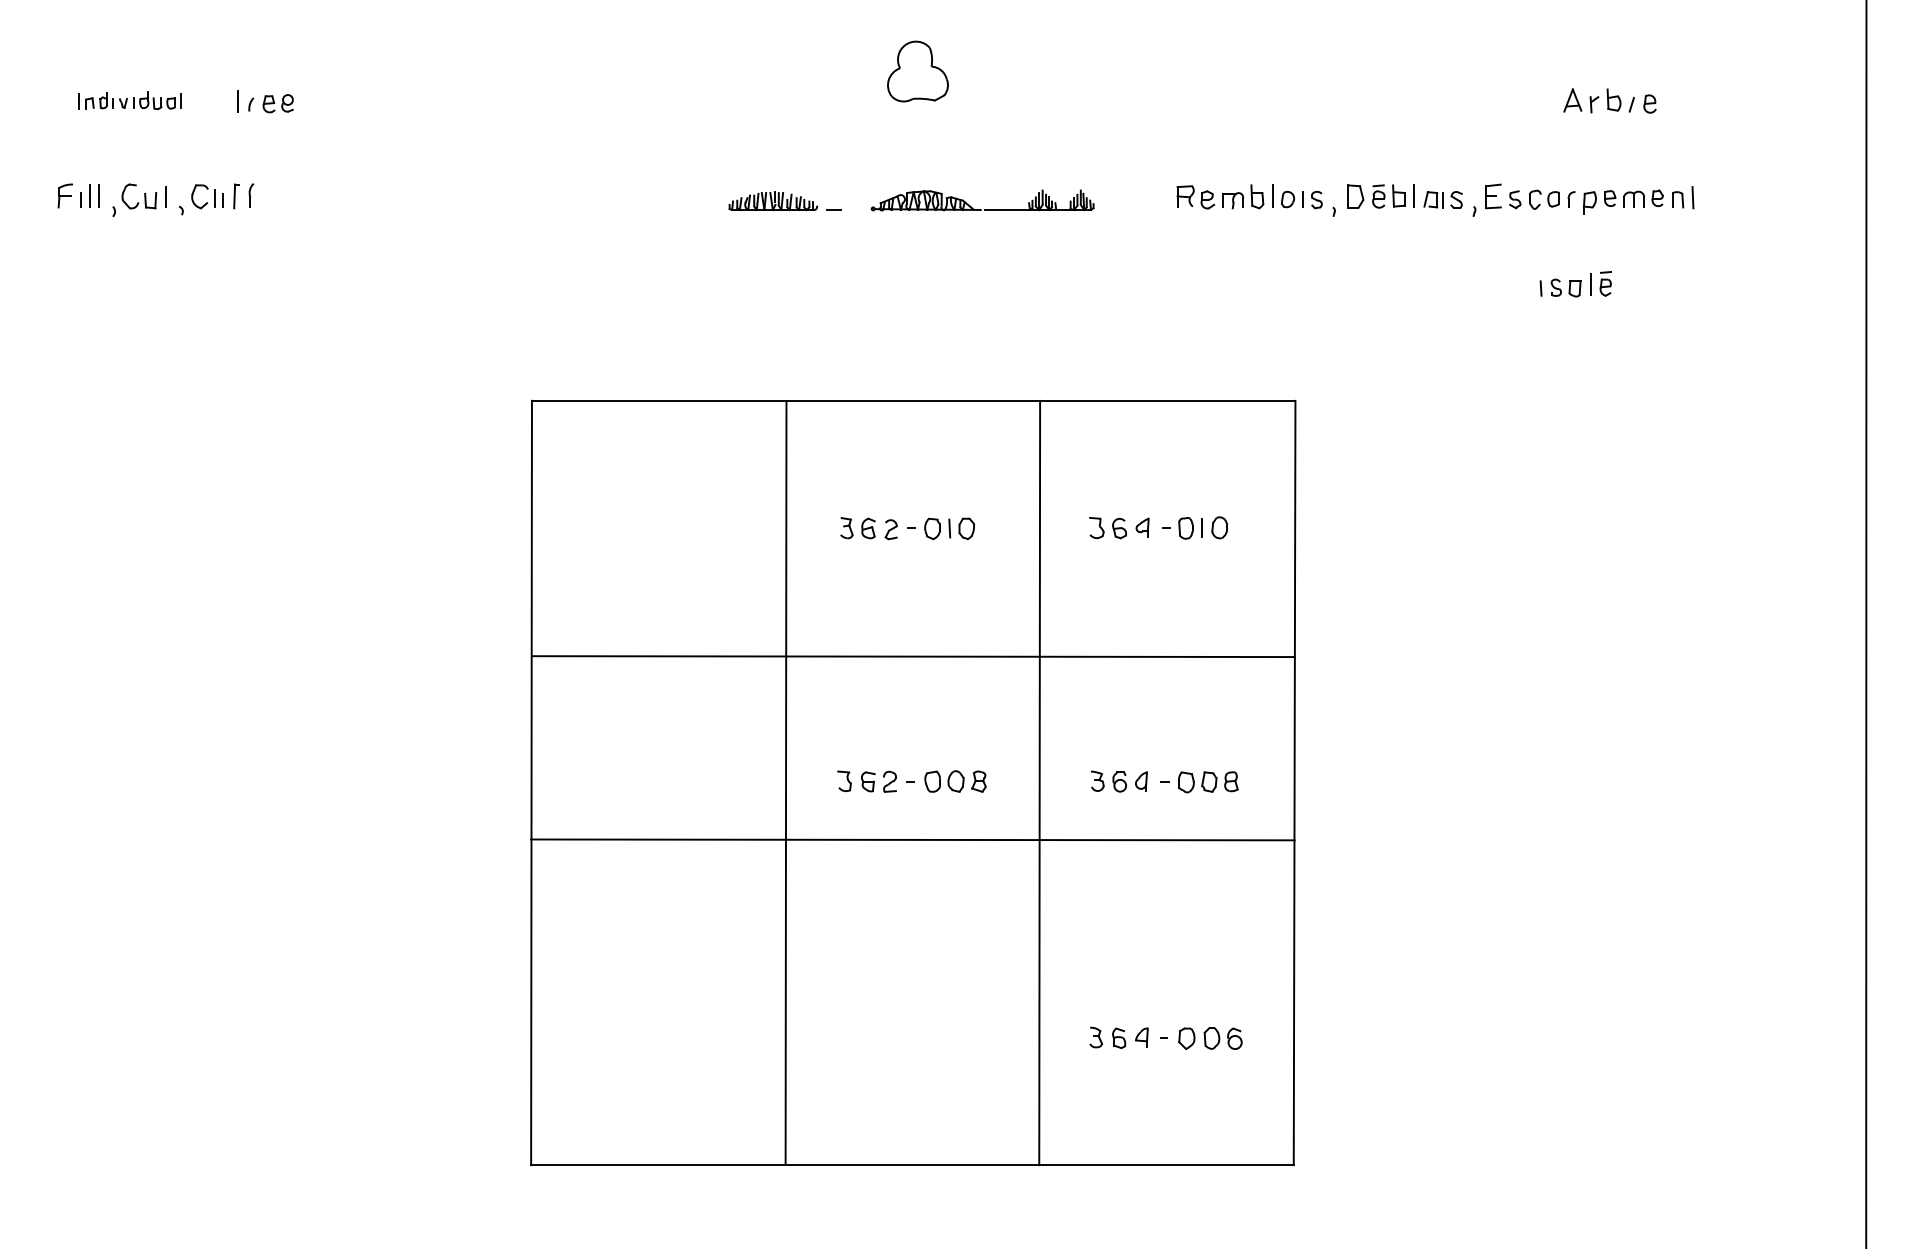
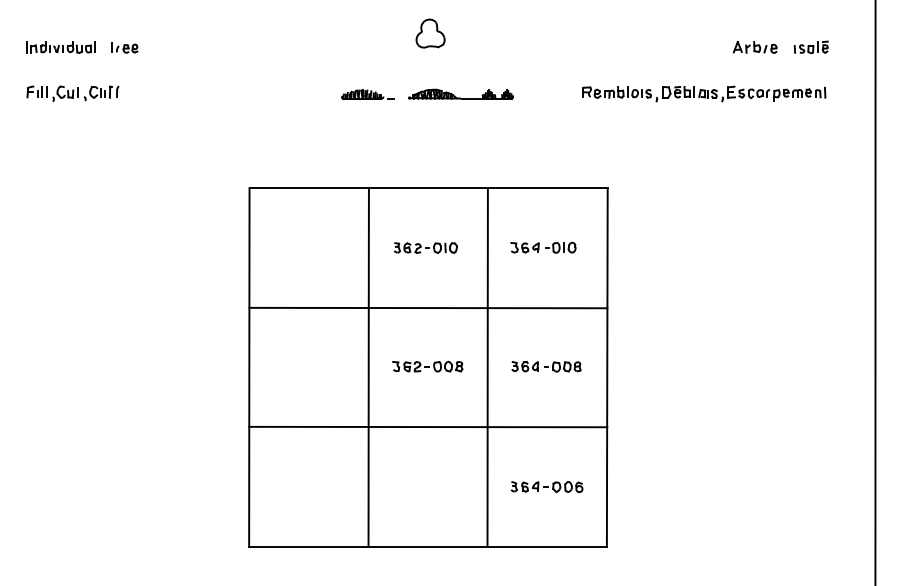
part: (129, 101) -> (60, 47), size x1.43
part: (1435, 199) -> (704, 93), moved
part: (1574, 282) -> (810, 46), moved
line: (913, 838) -> (428, 426), moved

